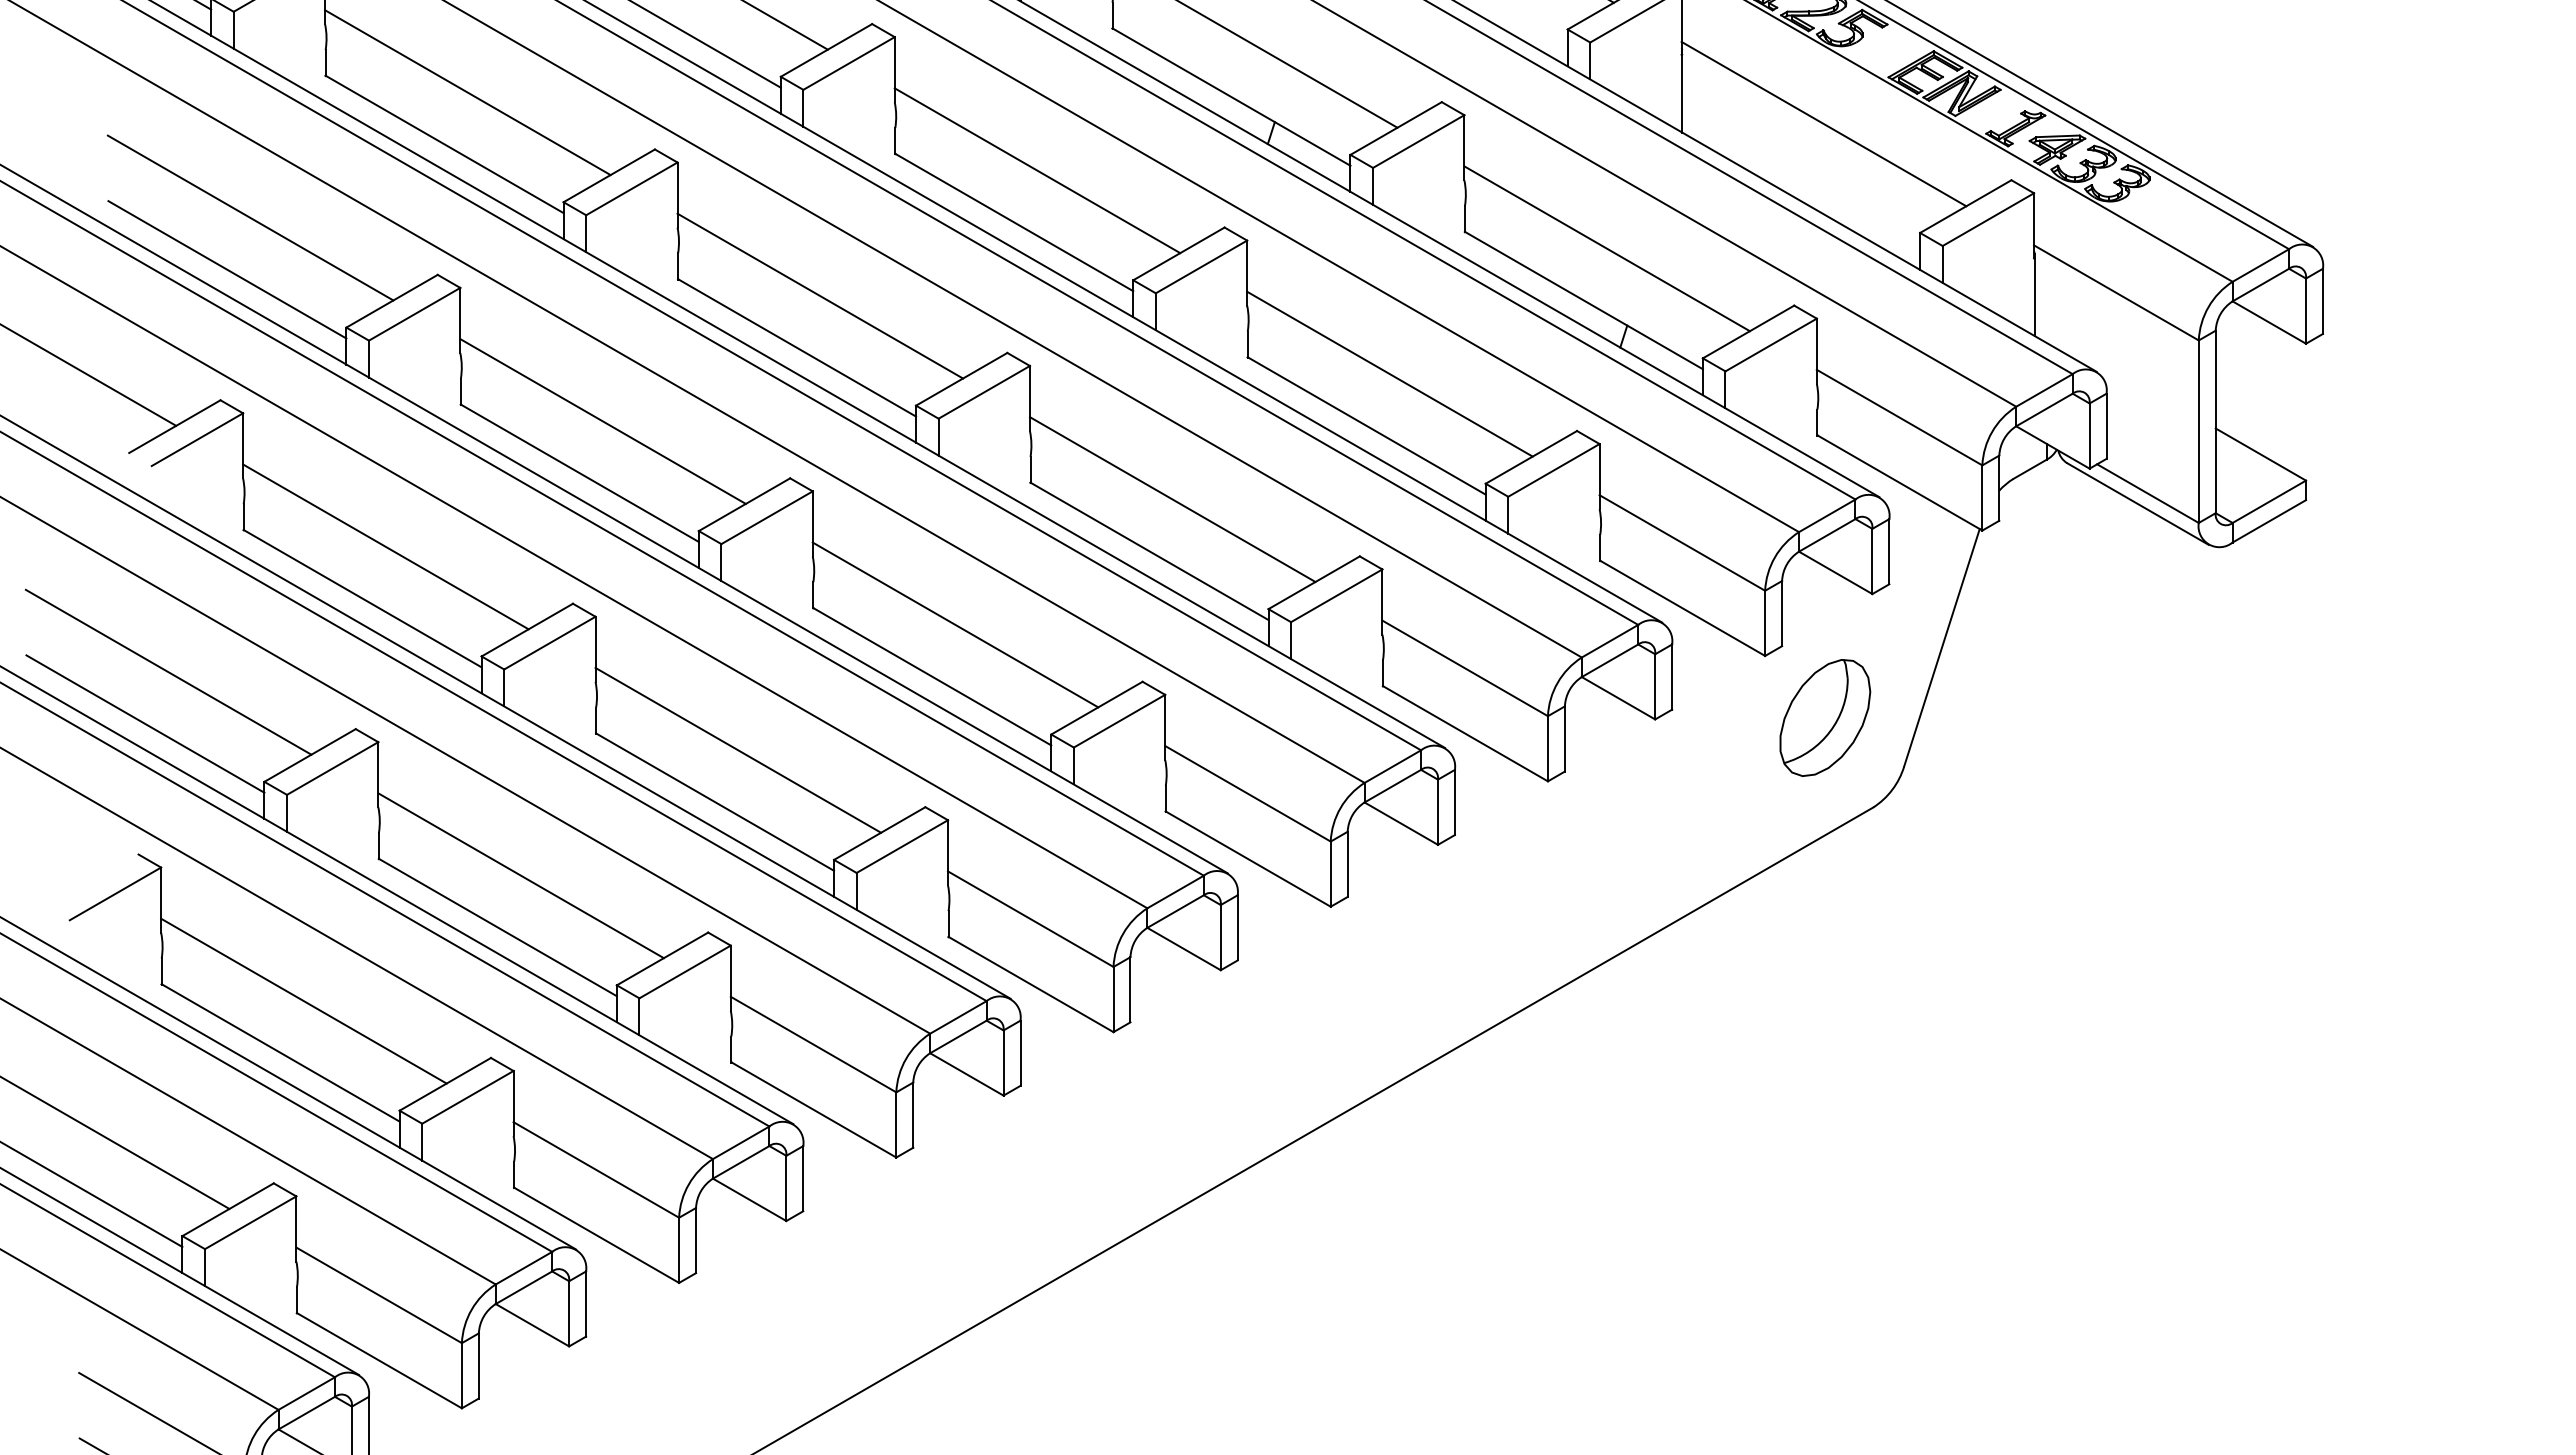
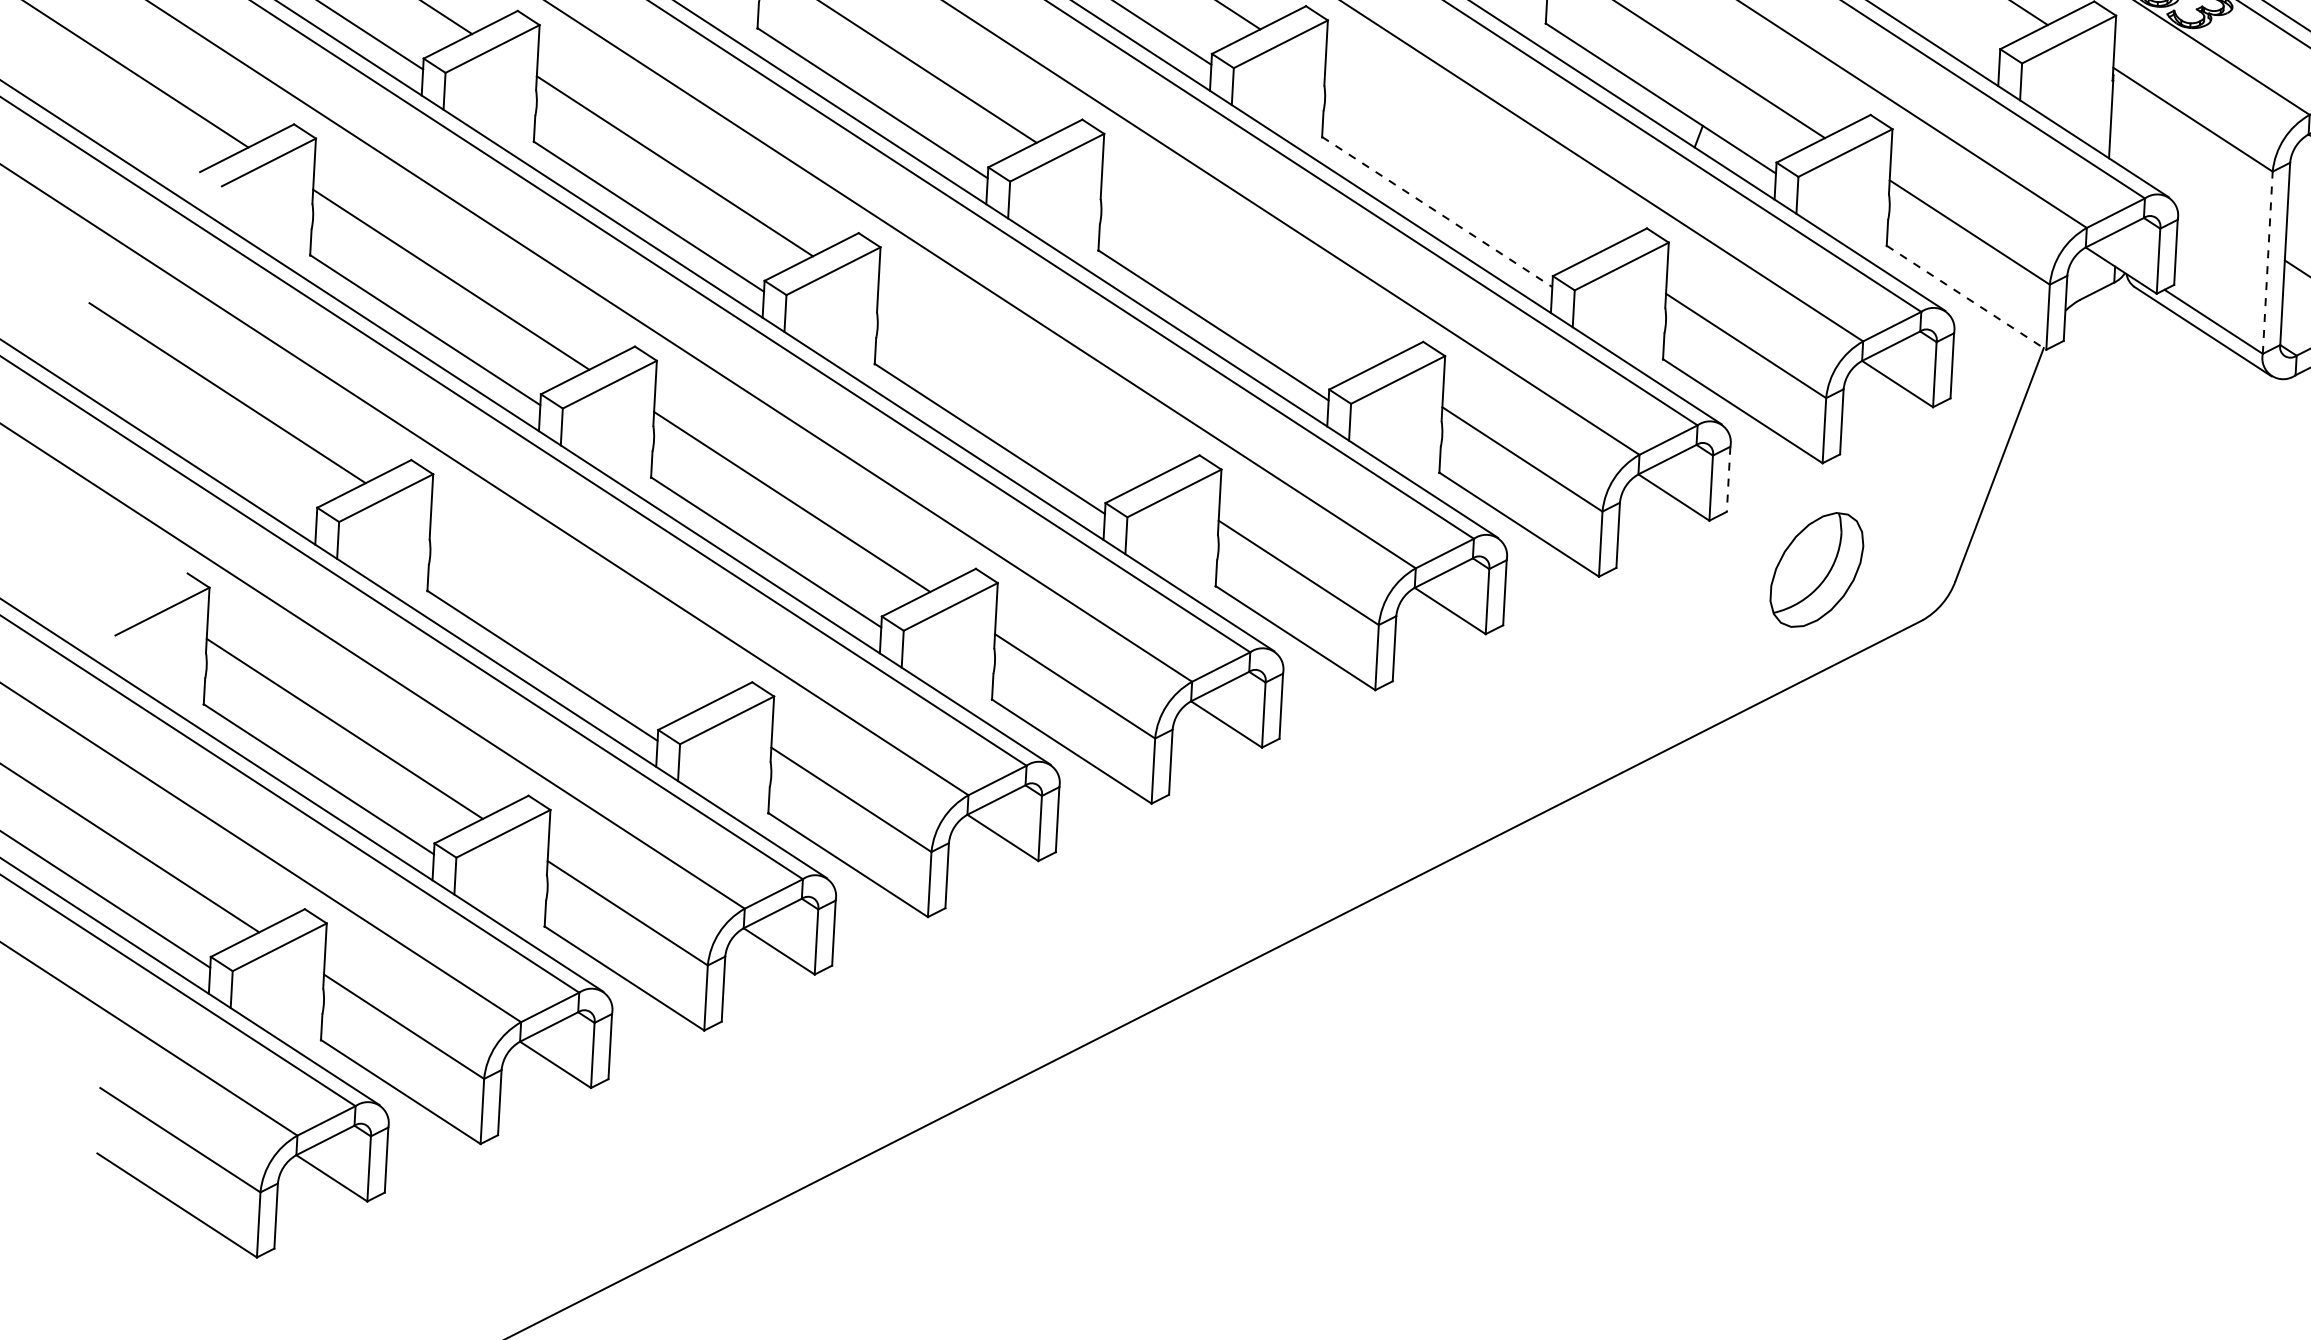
line: (1389, 373) -> (1462, 160), removed
line: (1367, 426) -> (1437, 212), solid -> dashed
line: (2198, 431) -> (2267, 262), solid -> dashed
line: (1900, 483) -> (1967, 298), solid -> dashed
line: (1172, 499) -> (1239, 274), removed
line: (955, 624) -> (1015, 388), removed
line: (1672, 677) -> (1728, 479), solid -> dashed
part: (1825, 717) -> (1817, 569), moved
line: (145, 723) -> (201, 443), removed
line: (520, 875) -> (567, 615), removed

